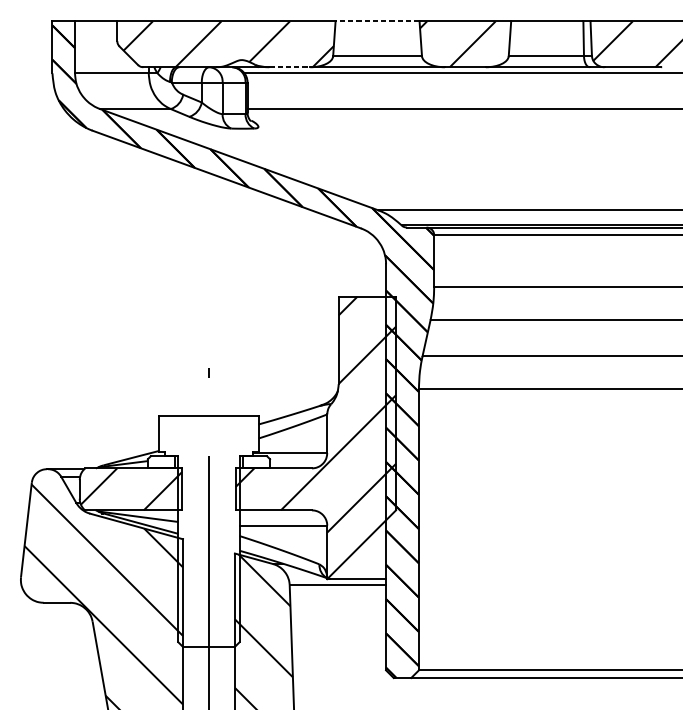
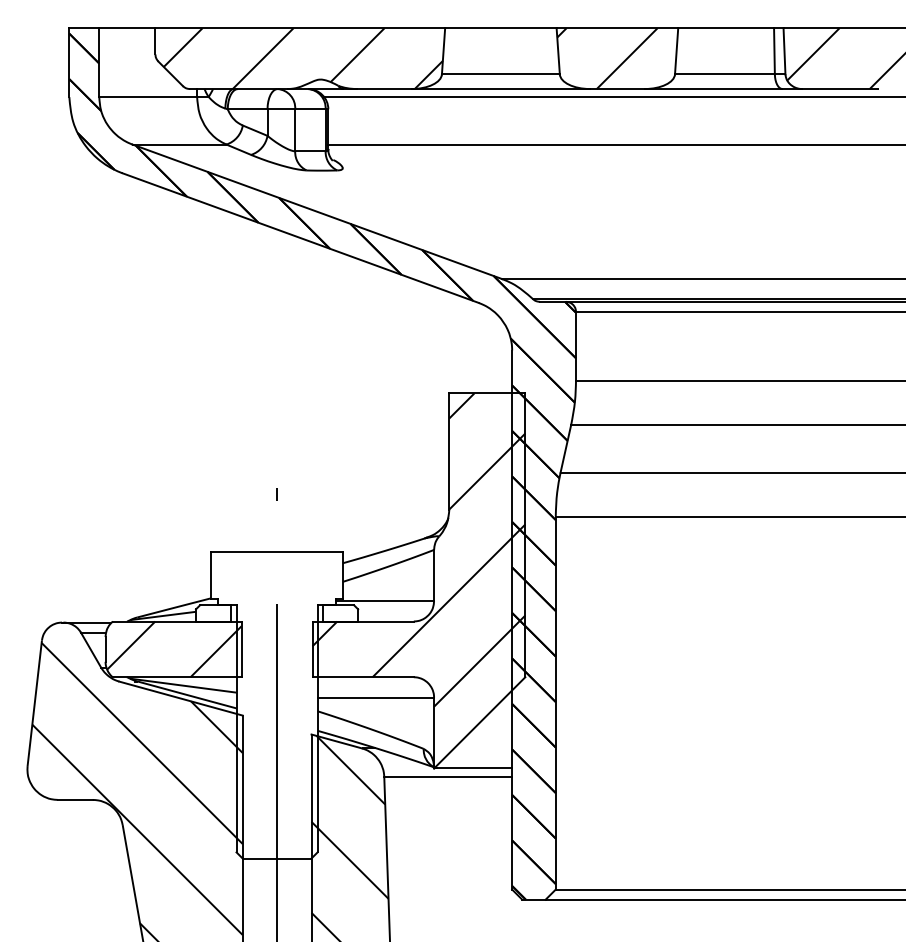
line: (377, 21) -> (500, 28), dashed -> solid
line: (289, 67) -> (384, 89), dashed -> solid

